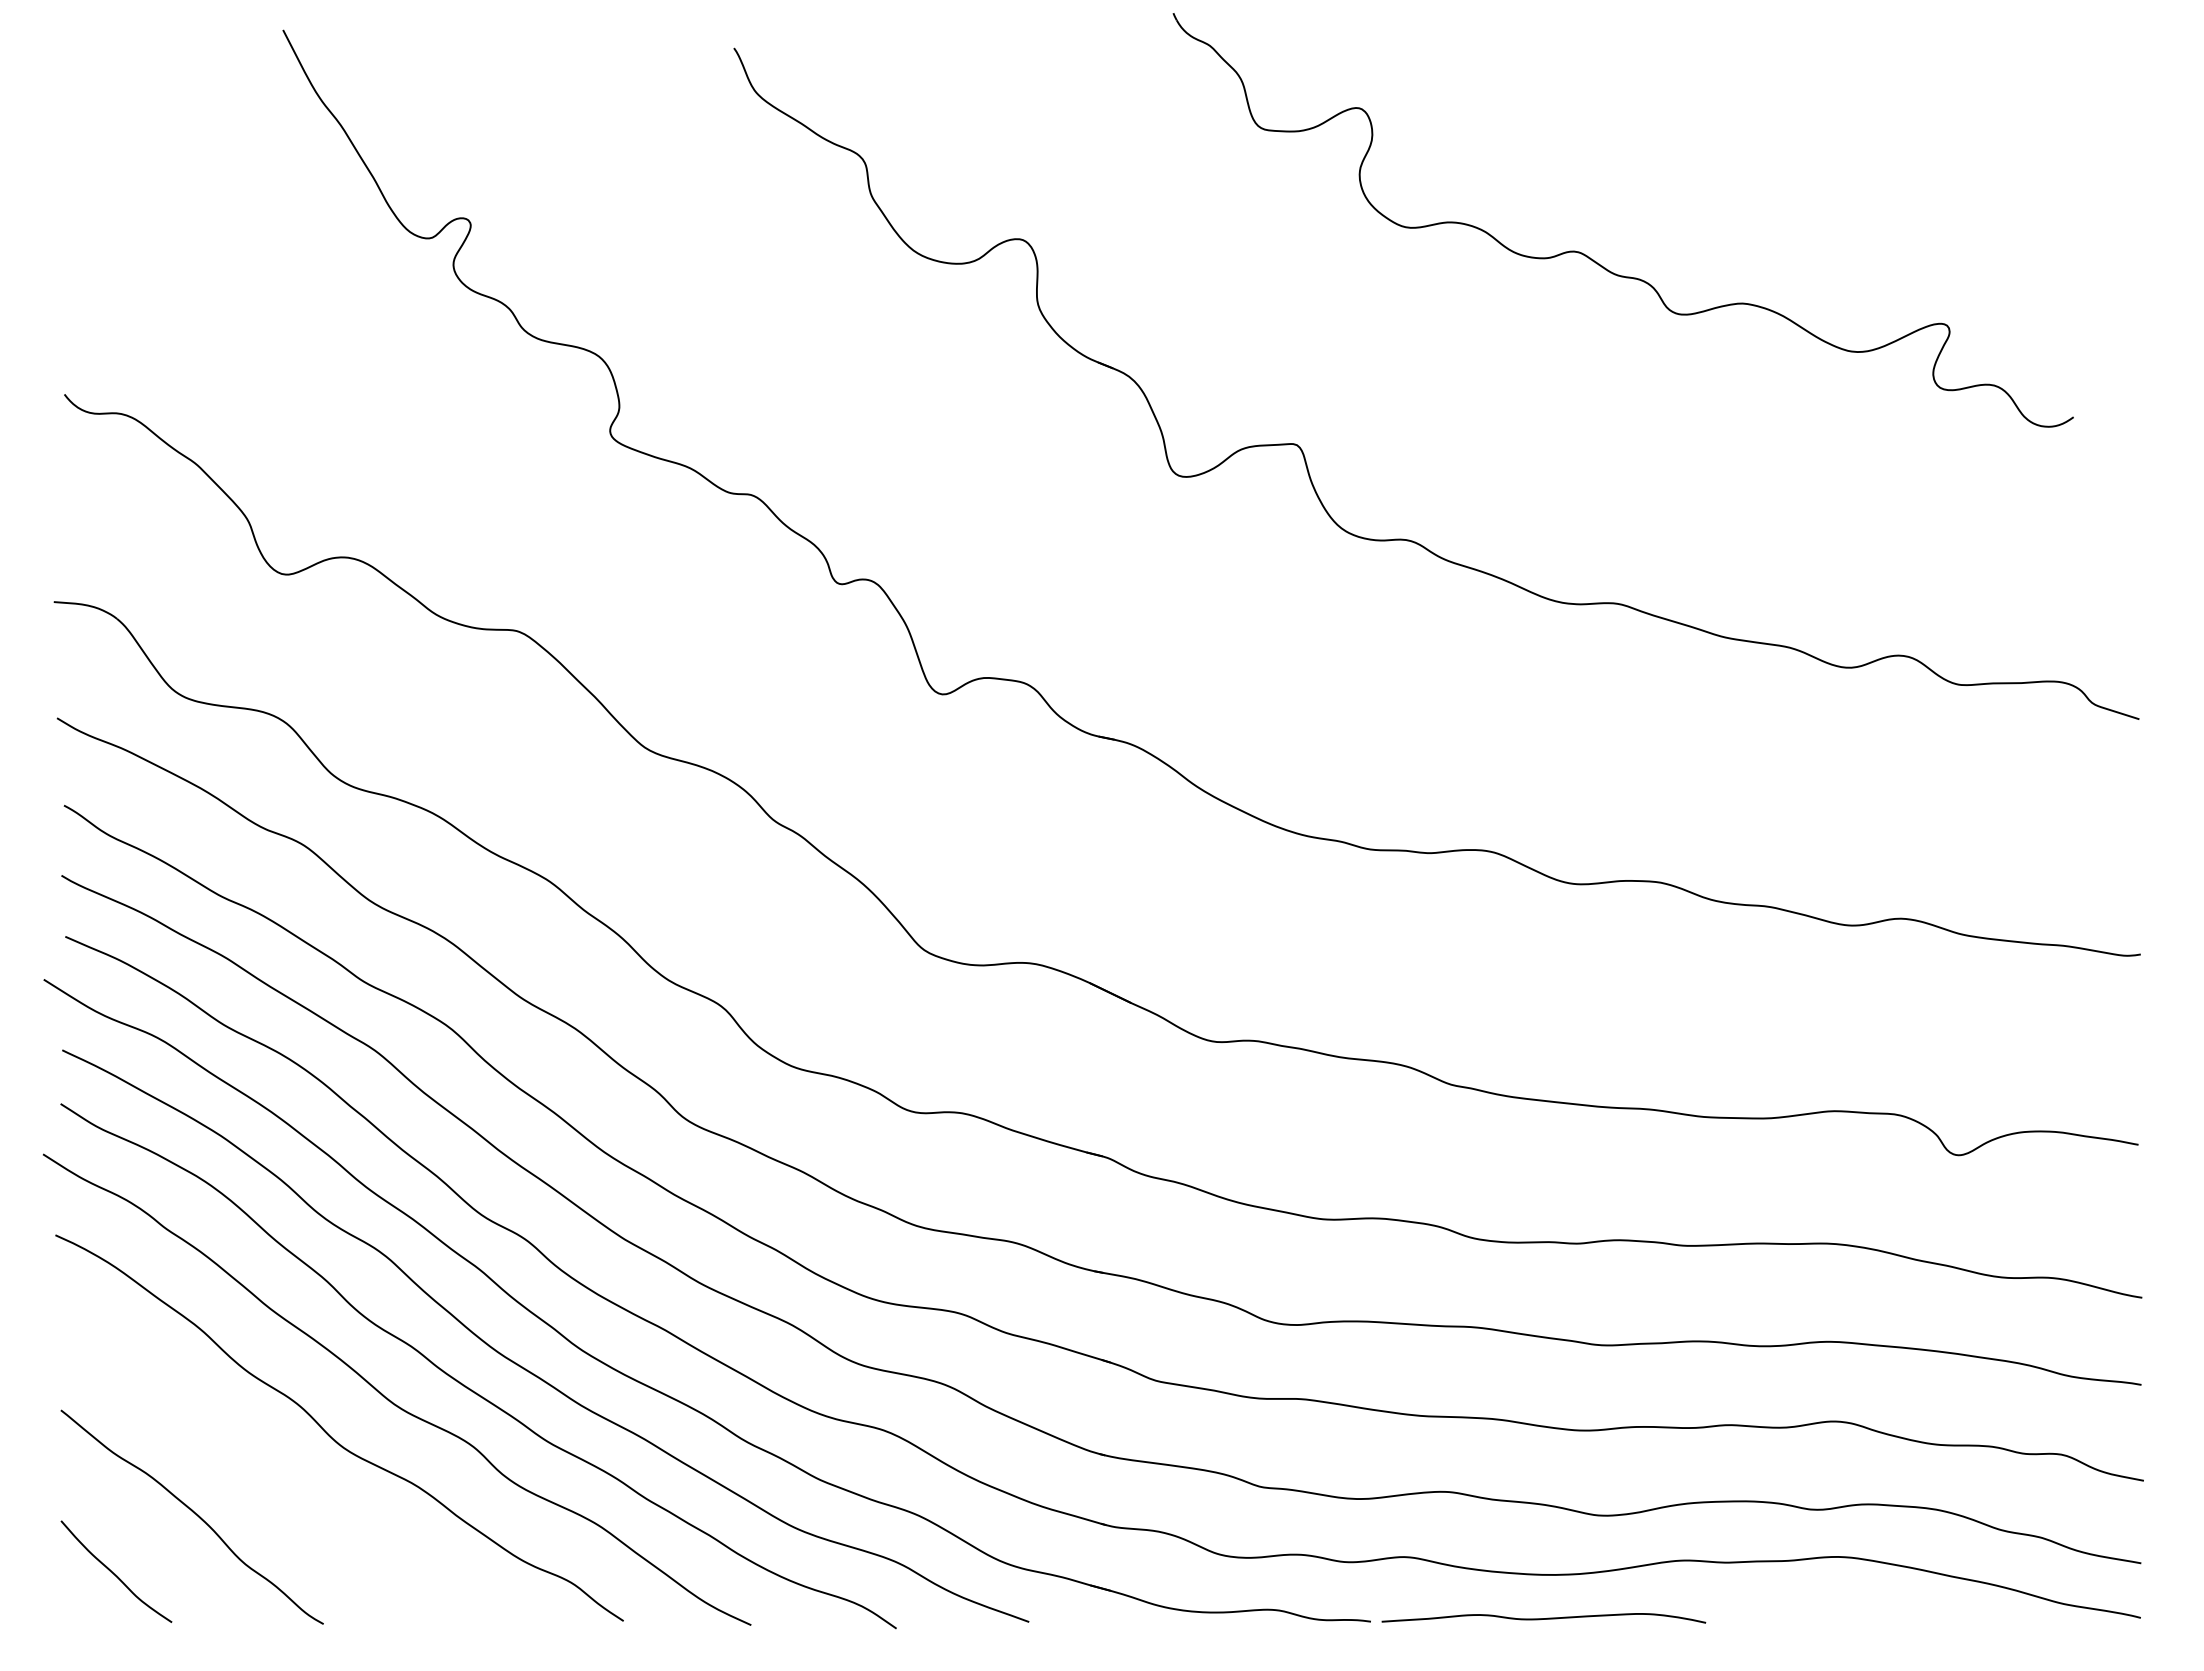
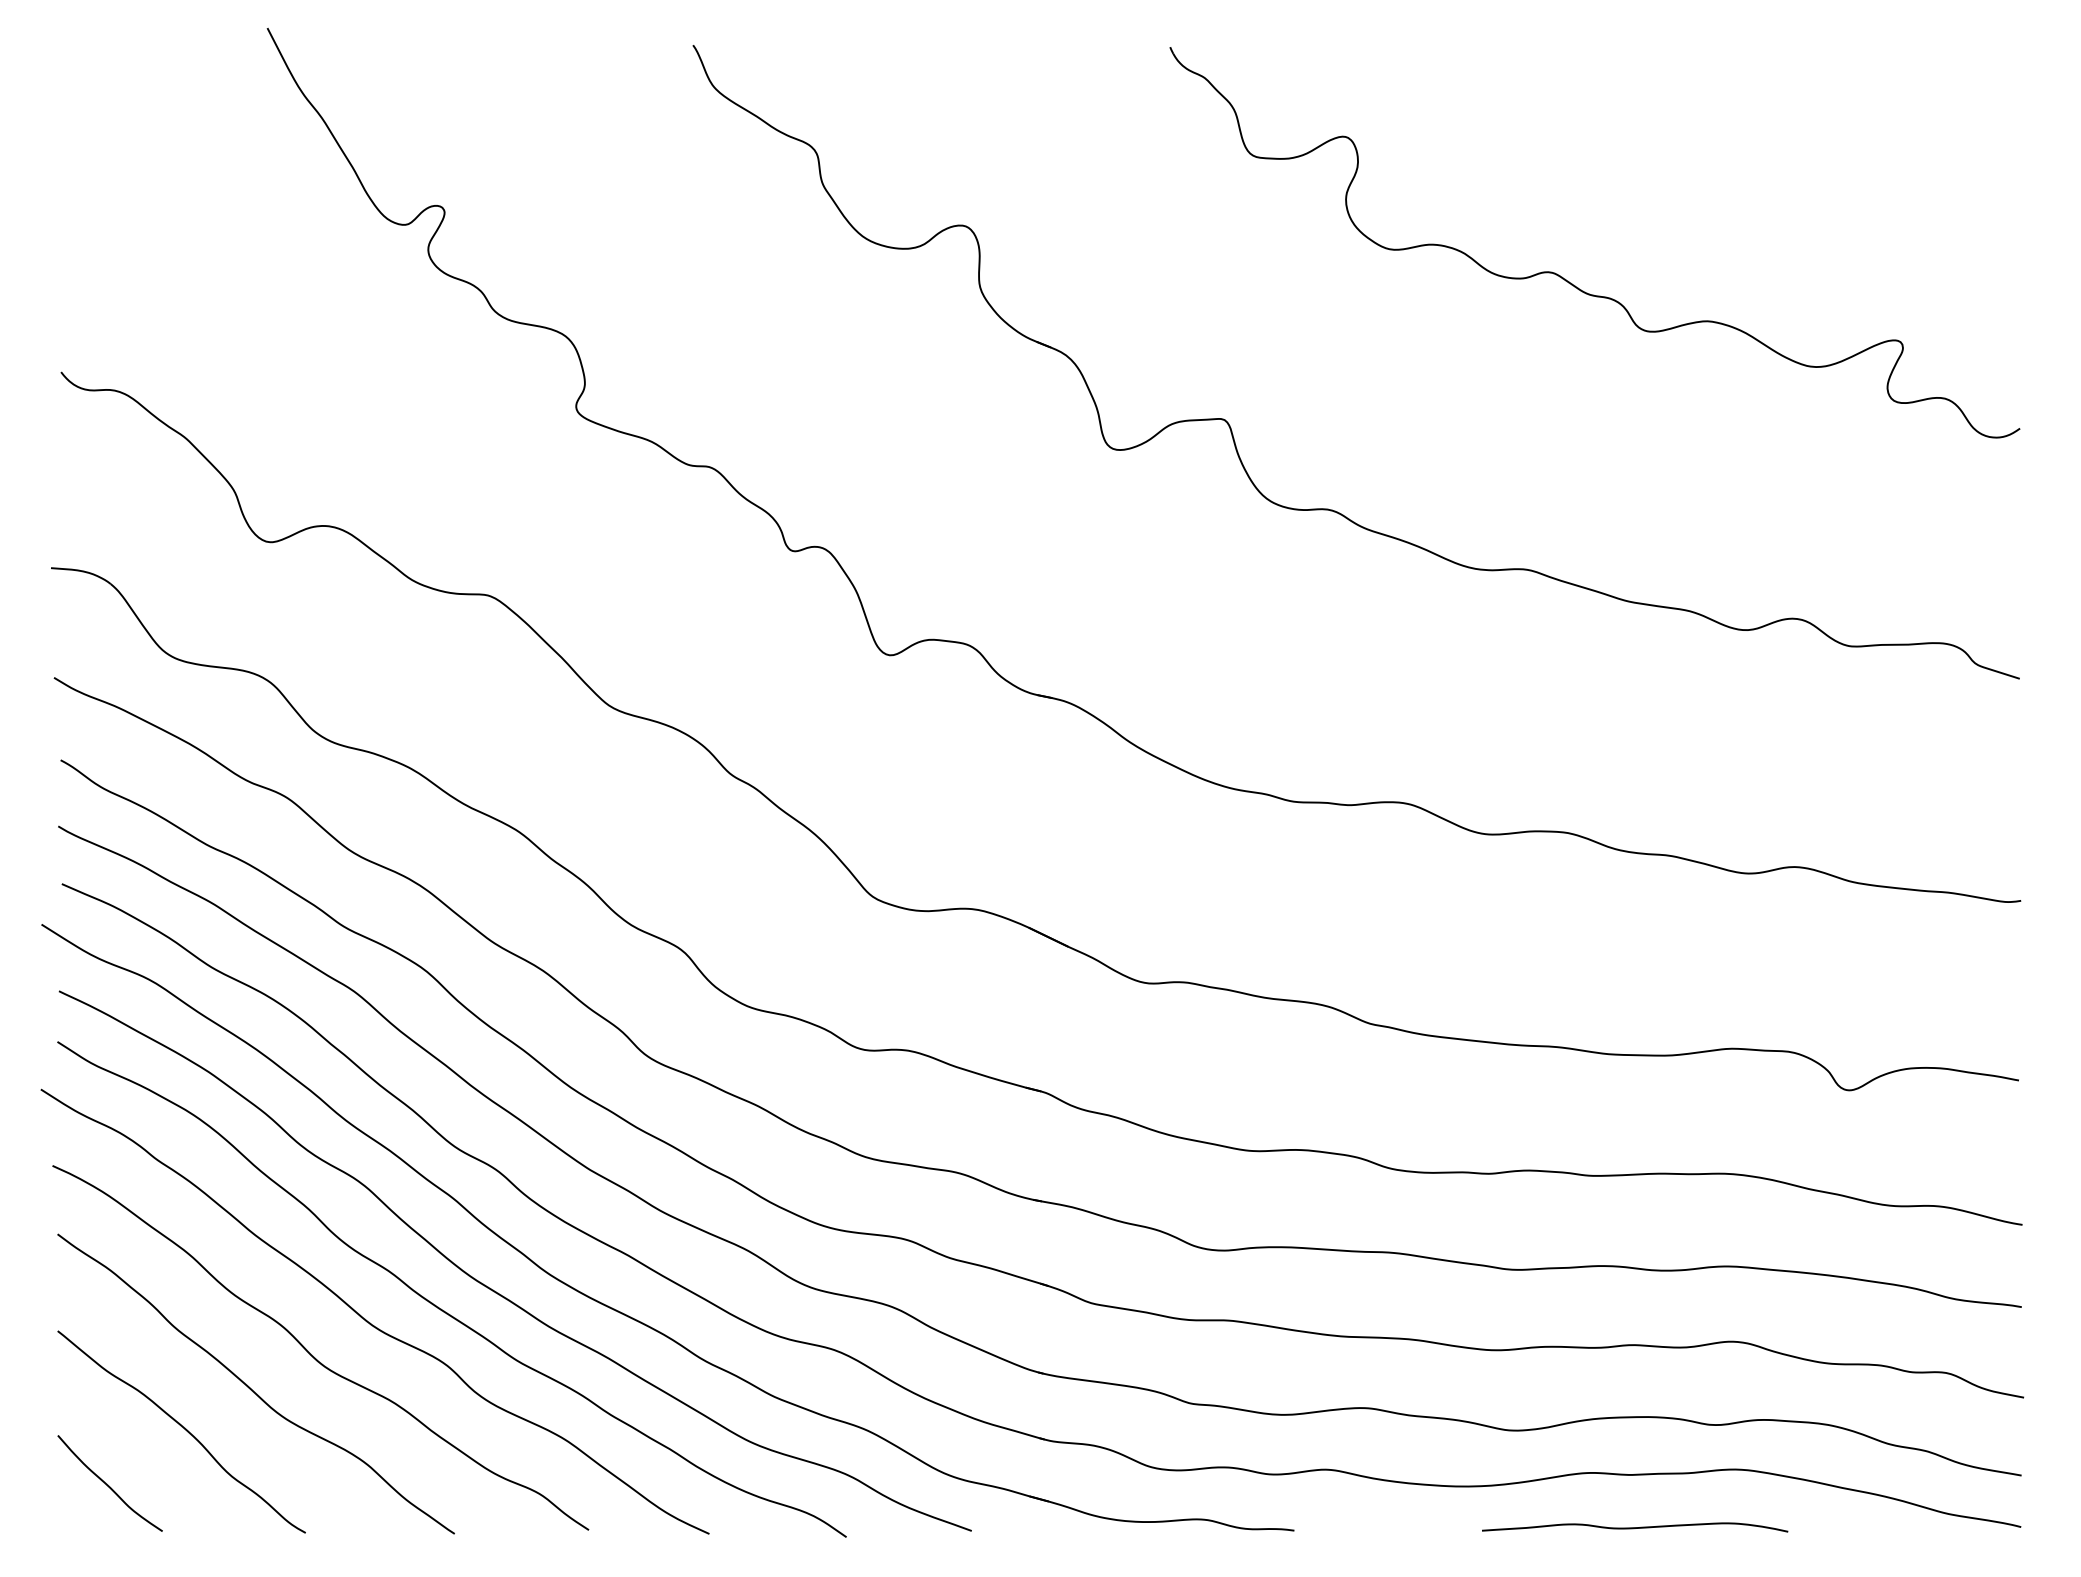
part: (1596, 261) -> (1569, 281), moved
curve: (265, 1470) -> (250, 1387), added
curve: (1543, 1618) -> (1634, 1527), moved

